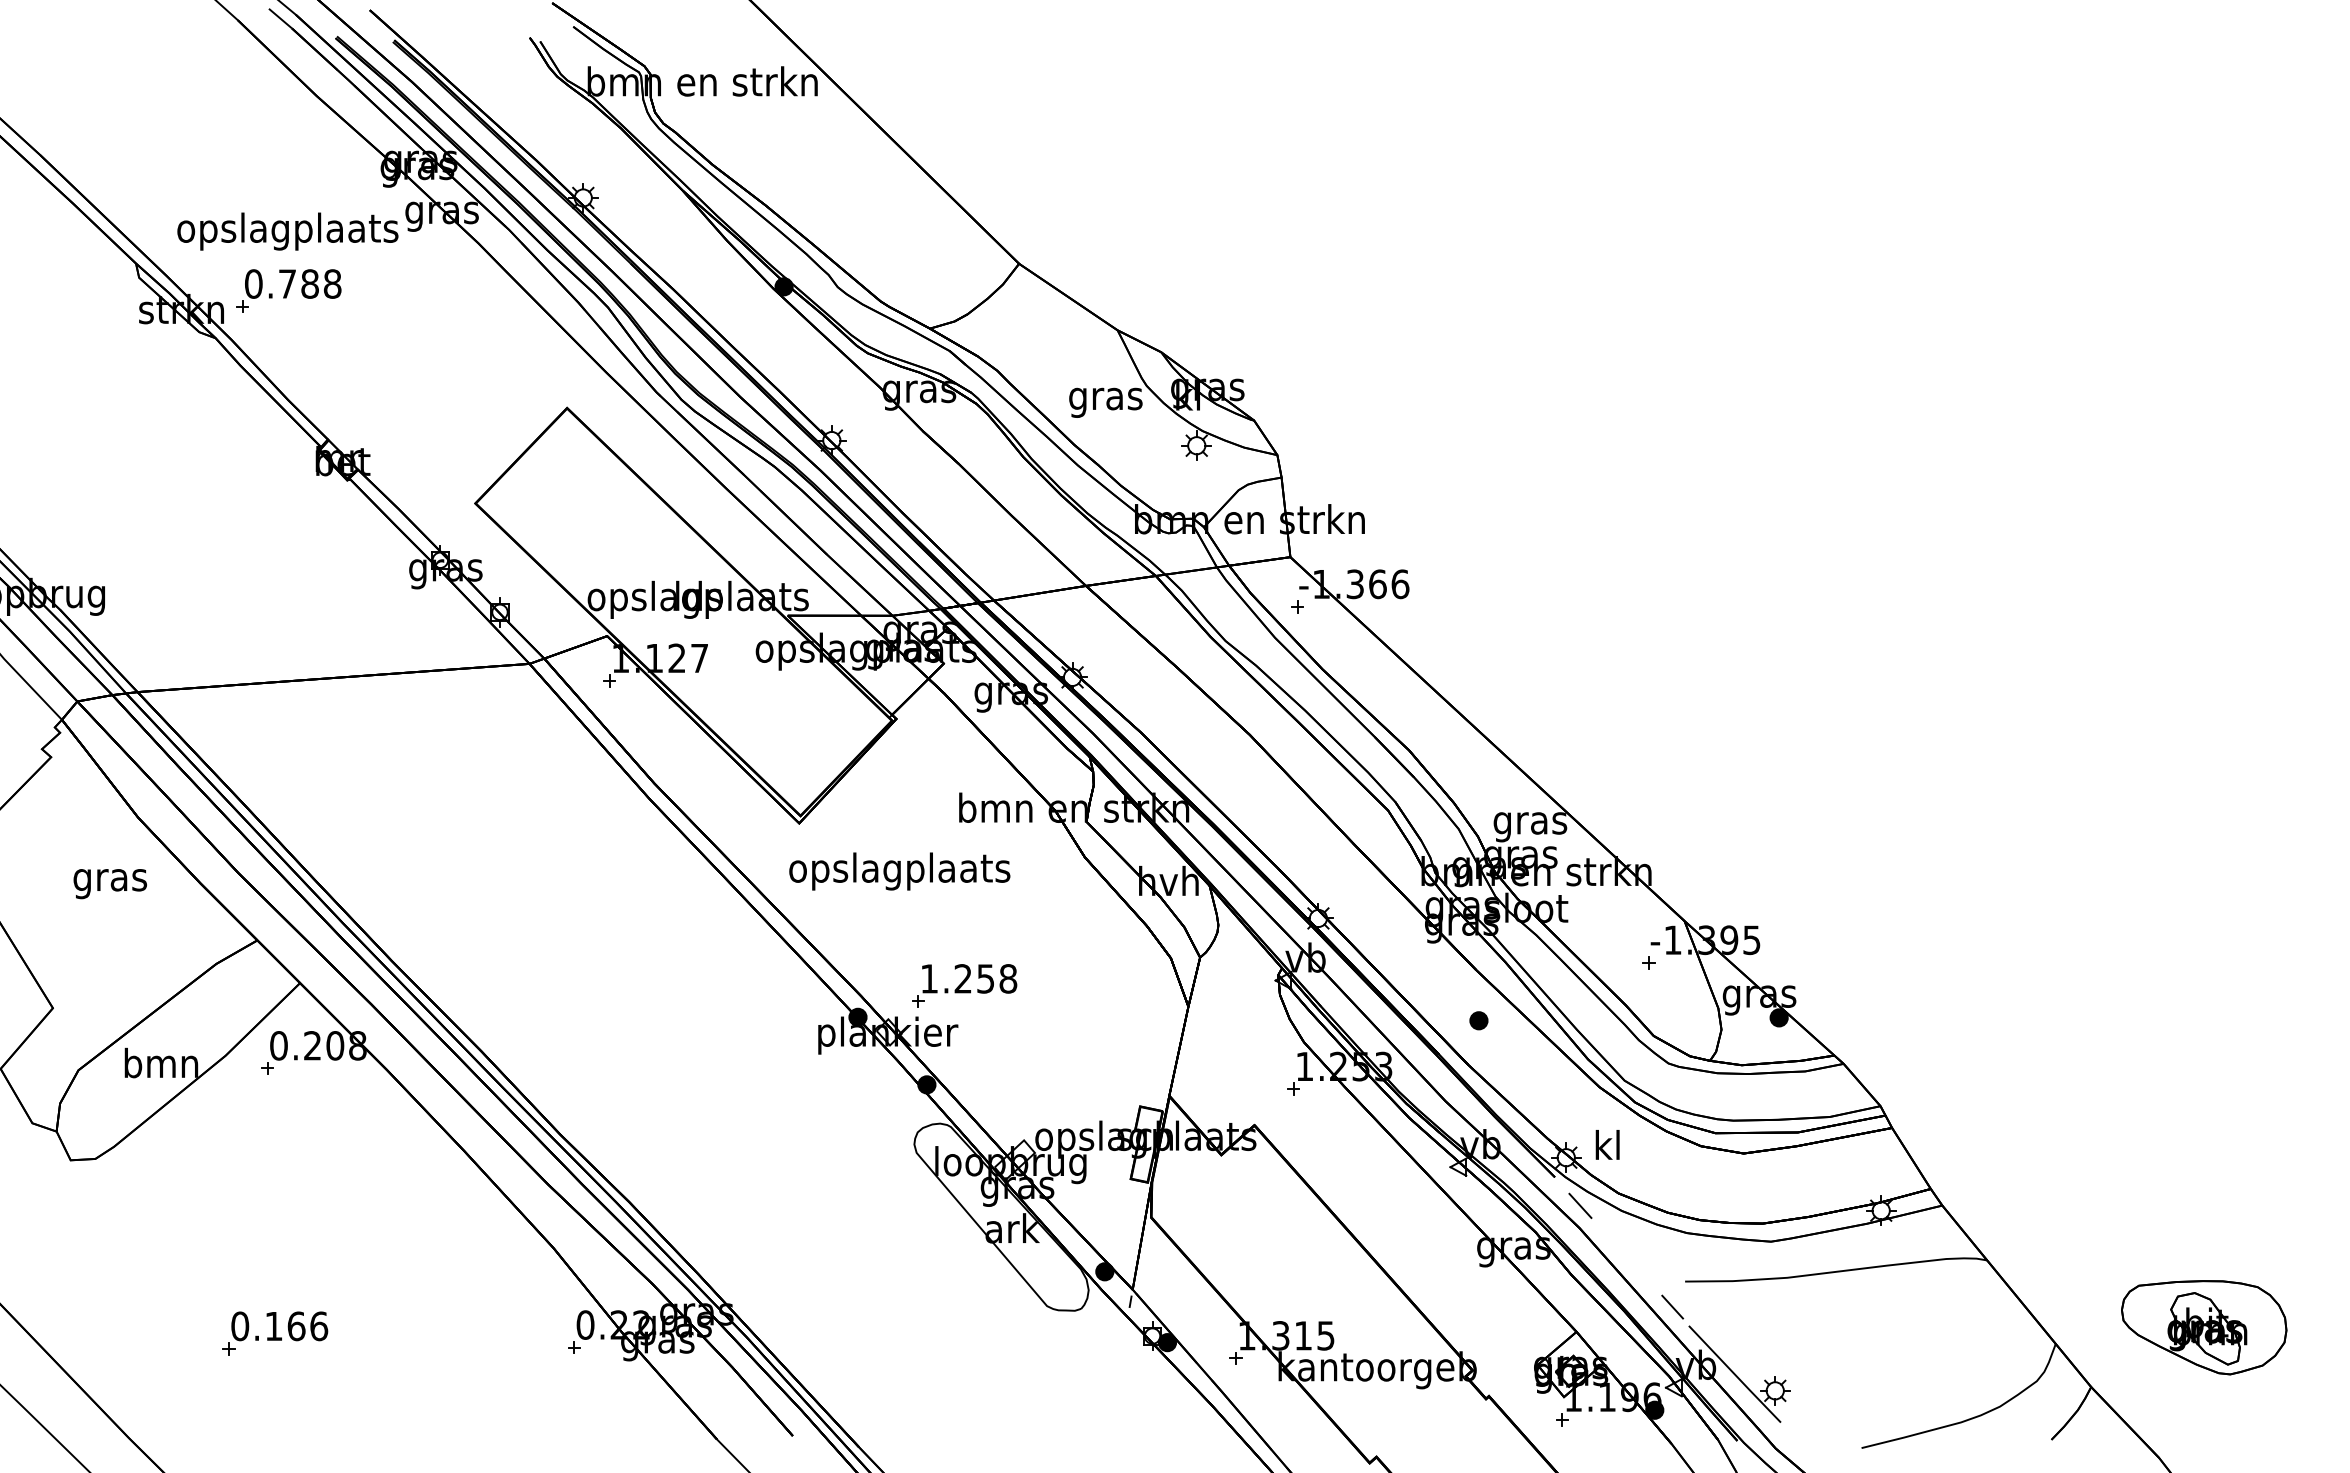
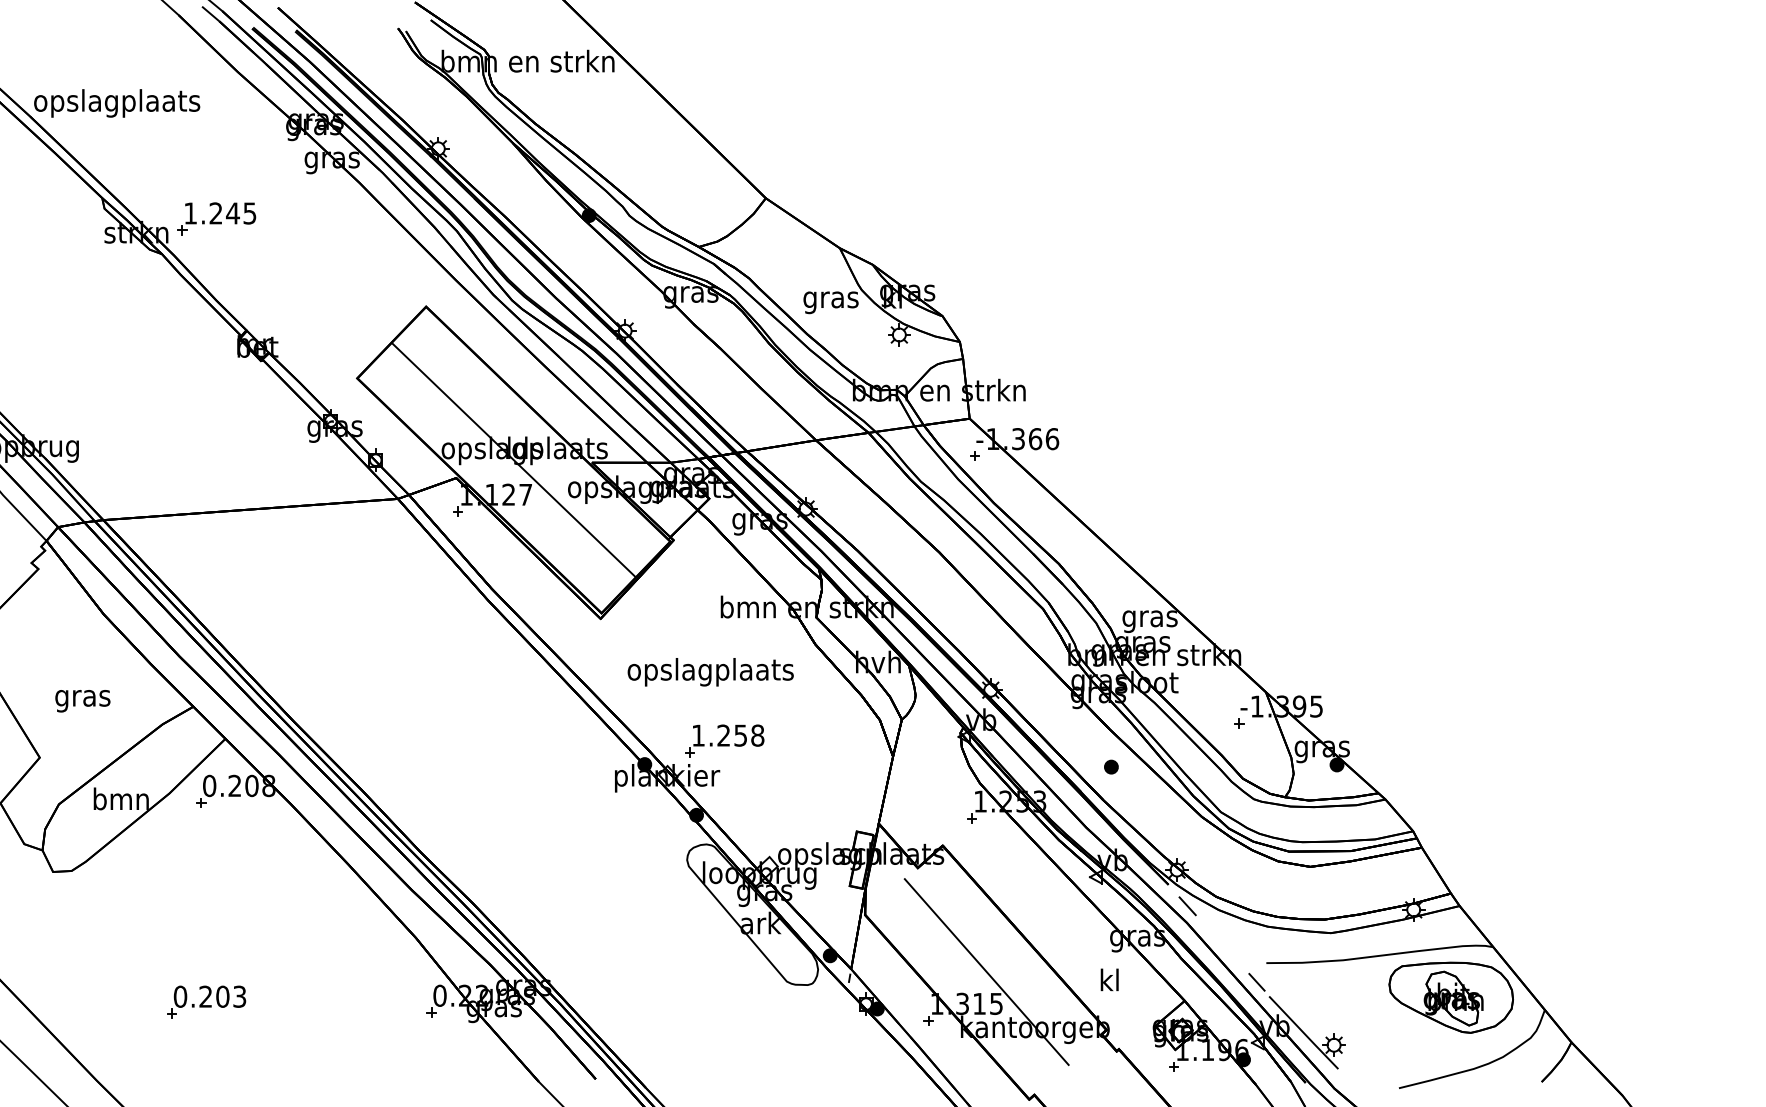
text: (287, 231) -> (116, 103), moved
text: (293, 283) -> (220, 213), 0.788 -> 1.245
line: (683, 611) -> (513, 459), added
text: (899, 871) -> (710, 672), moved
text: (109, 884) -> (82, 701), moved
text: (1607, 1144) -> (1109, 979), moved
line: (1313, 1293) -> (987, 972), added
text: (296, 1326) -> (222, 996), 0.166 -> 0.203
part: (2204, 1327) -> (1451, 997), moved

